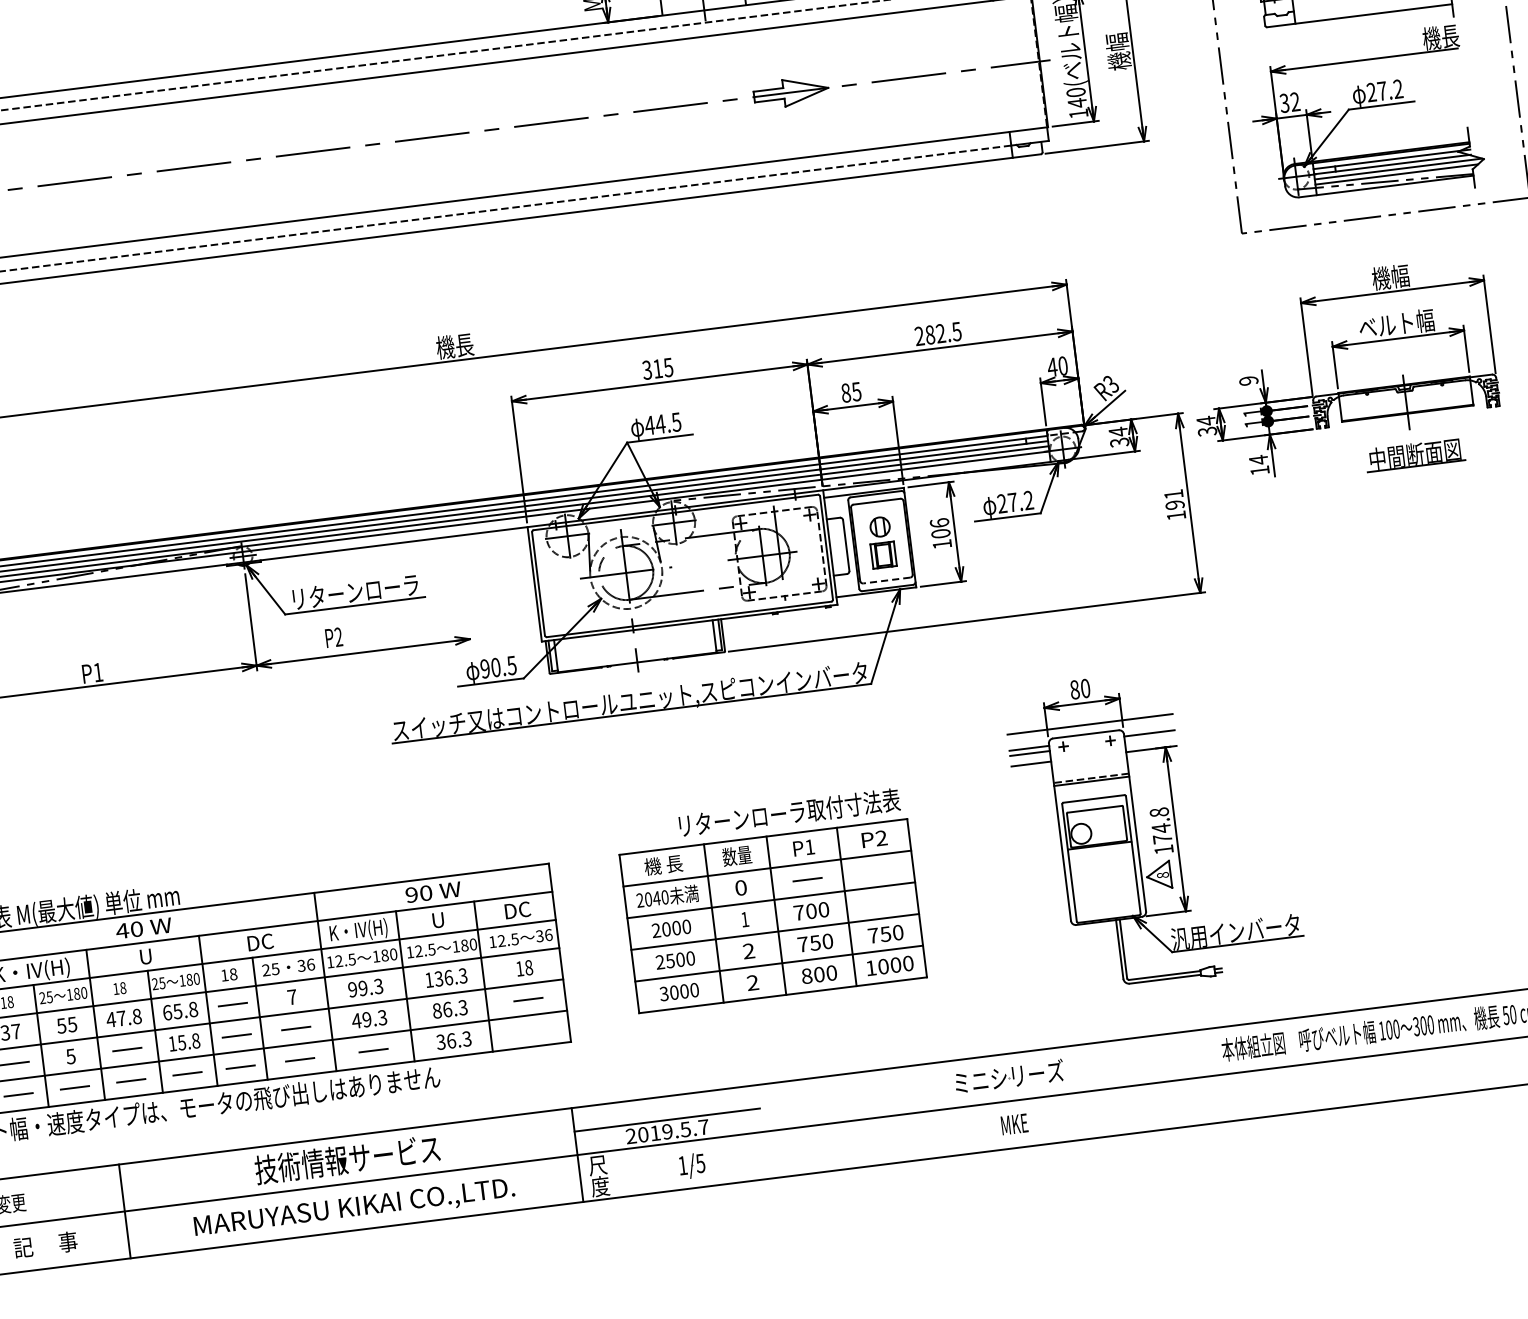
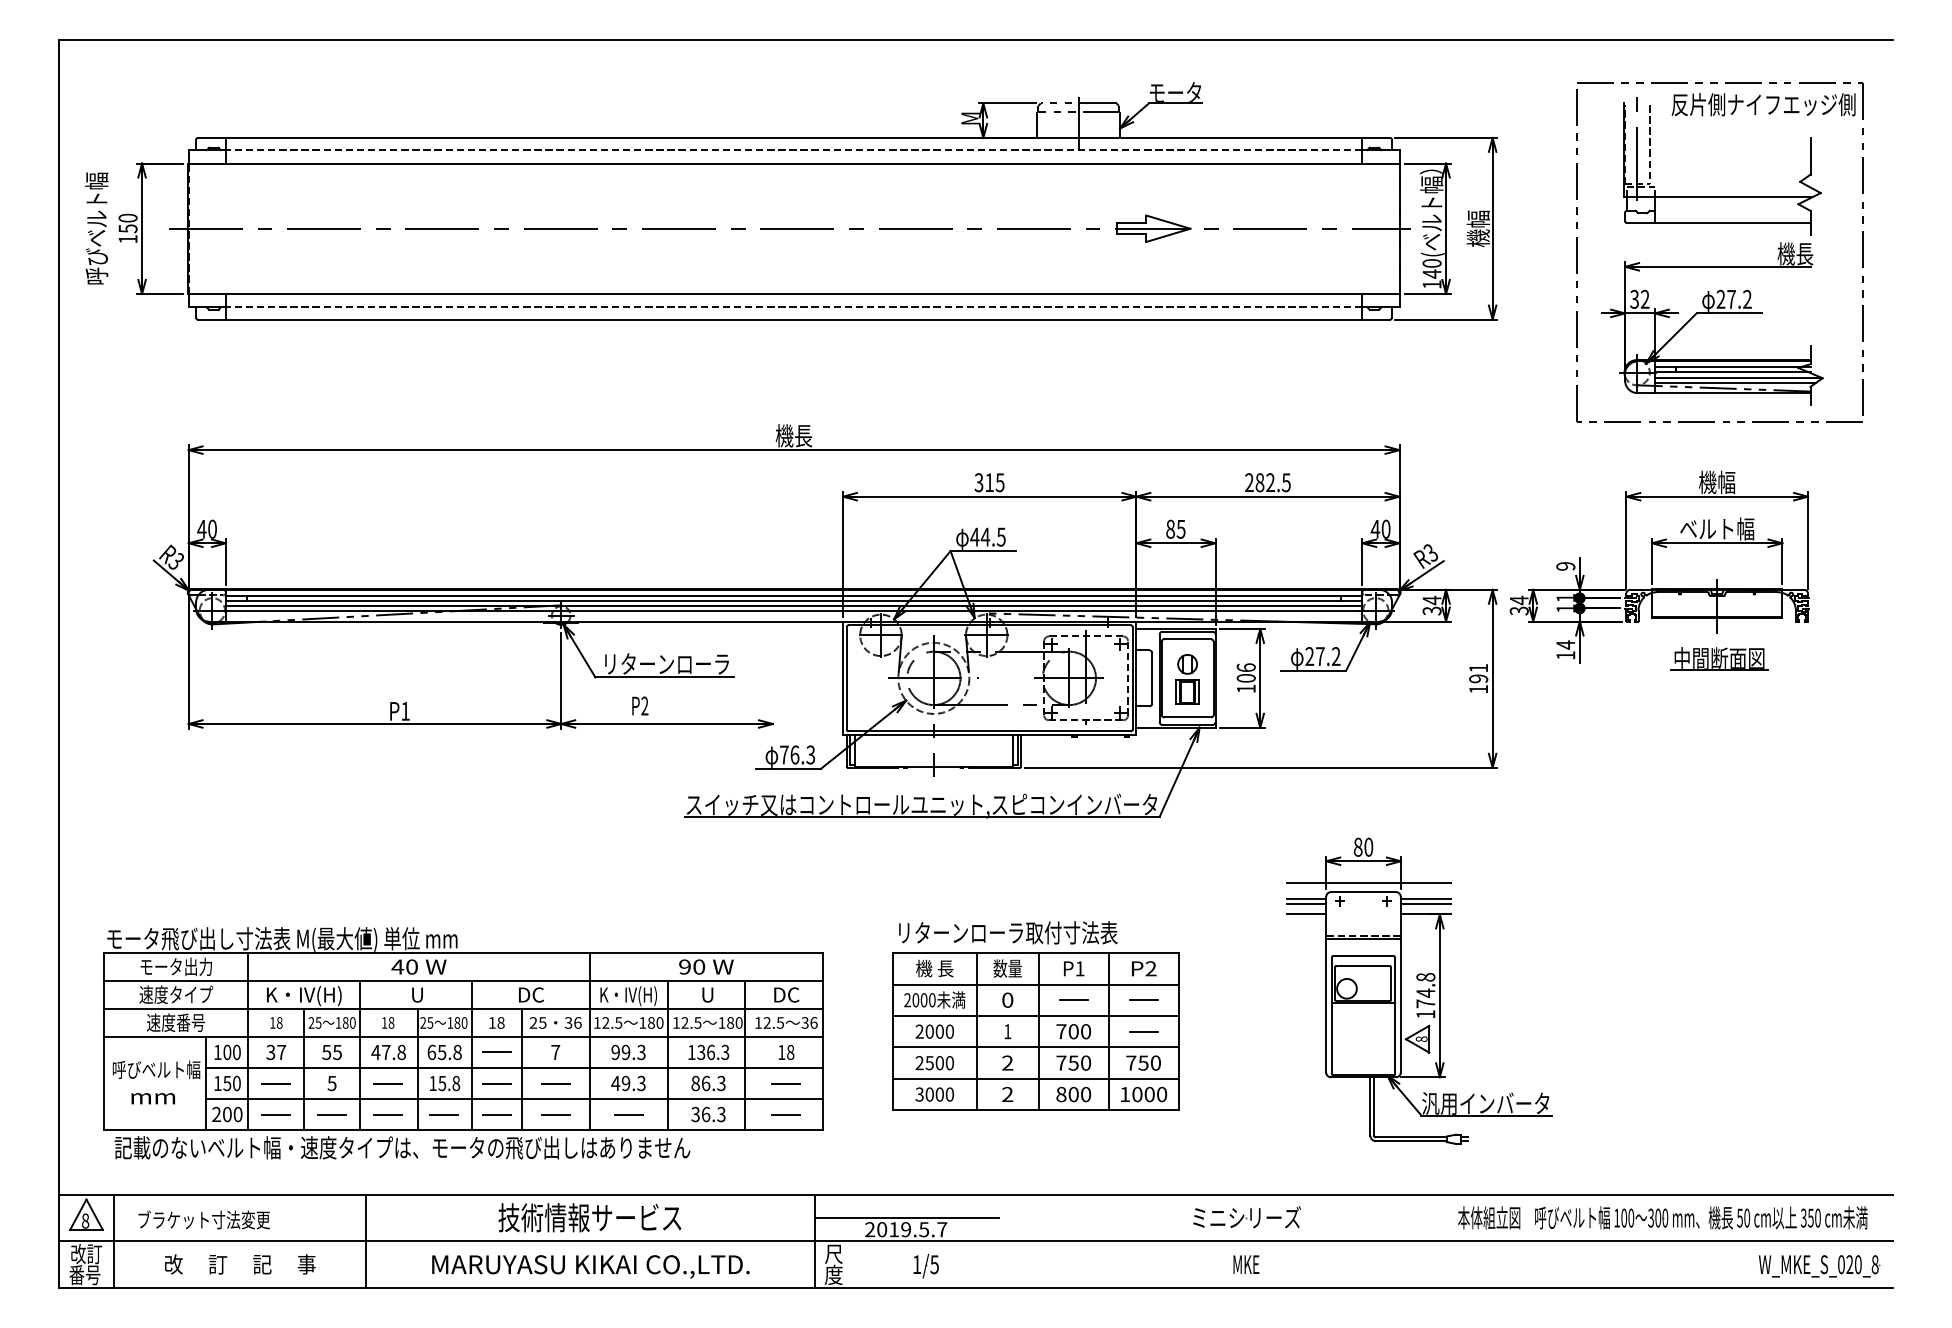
line: (886, 580) -> (1187, 717), dashed -> solid
text: (498, 666) -> (797, 754), 90.5 -> 76.3
line: (1149, 739) -> (1425, 904), added
text: (789, 812) -> (1008, 932), moved
line: (877, 871) -> (1143, 1000), added
text: (656, 898) -> (923, 1000), 2040 -> 2000
line: (881, 902) -> (1143, 1031), added
line: (532, 1030) -> (786, 1114), added

